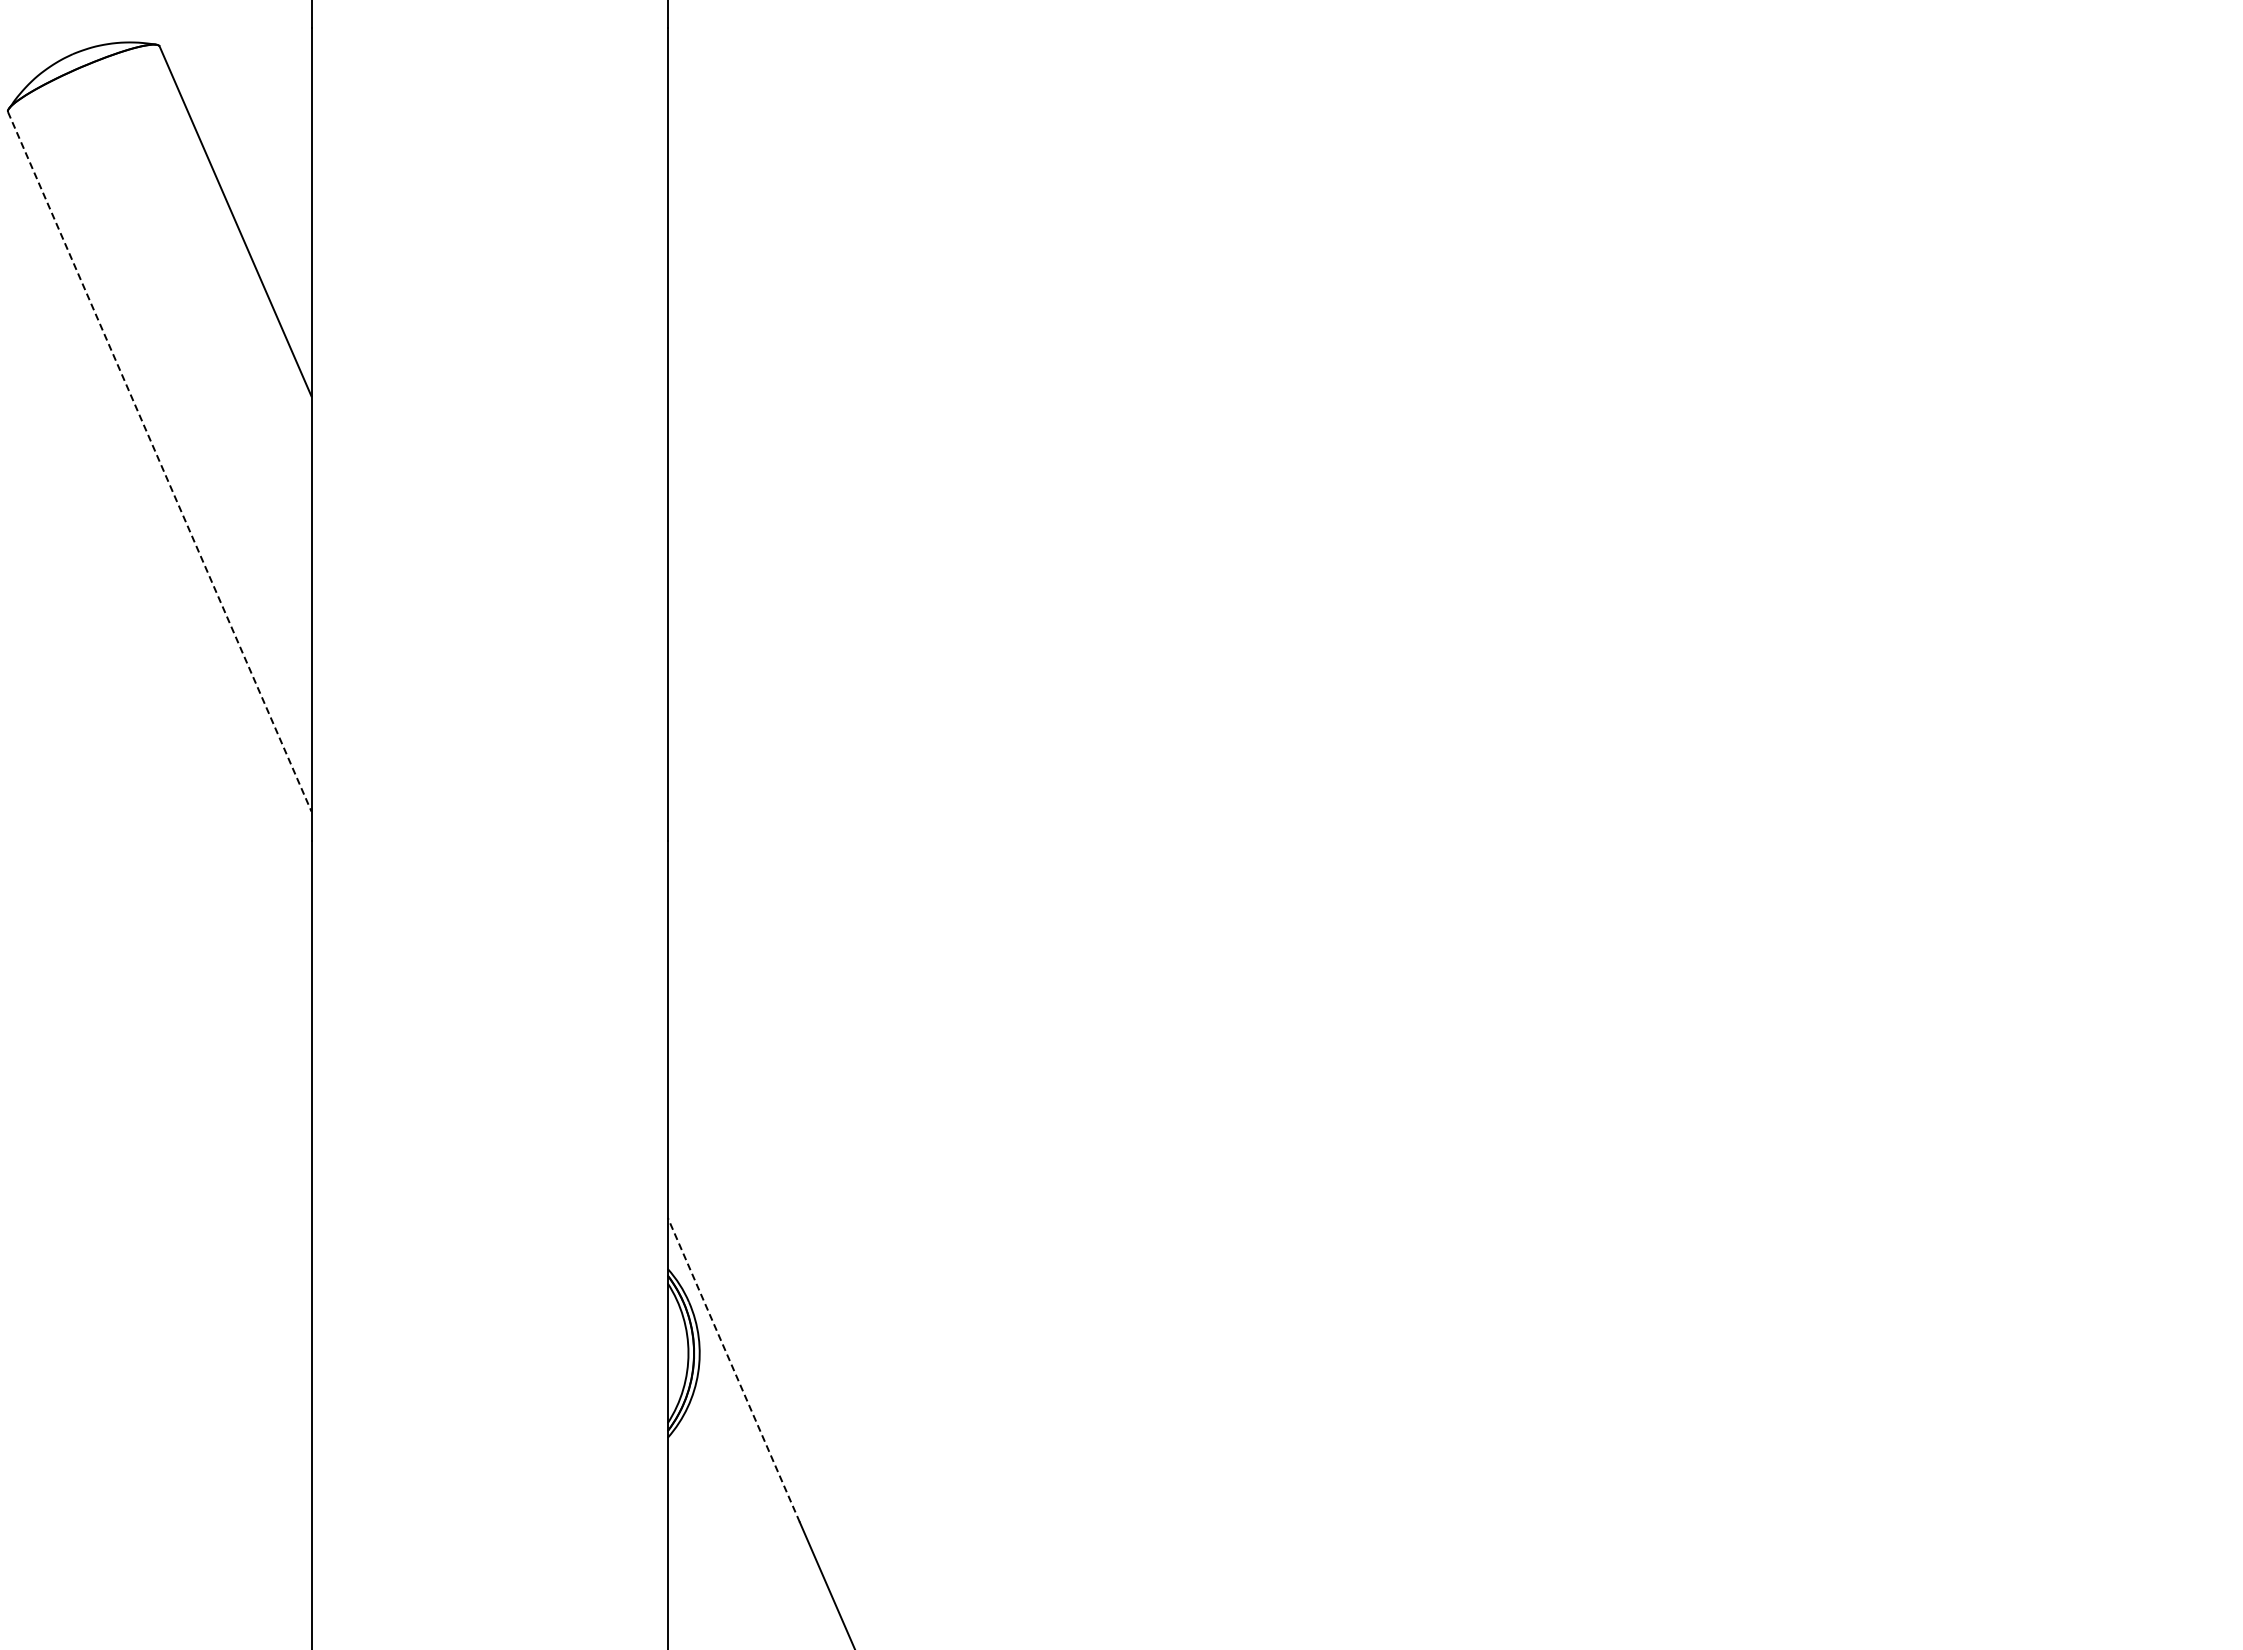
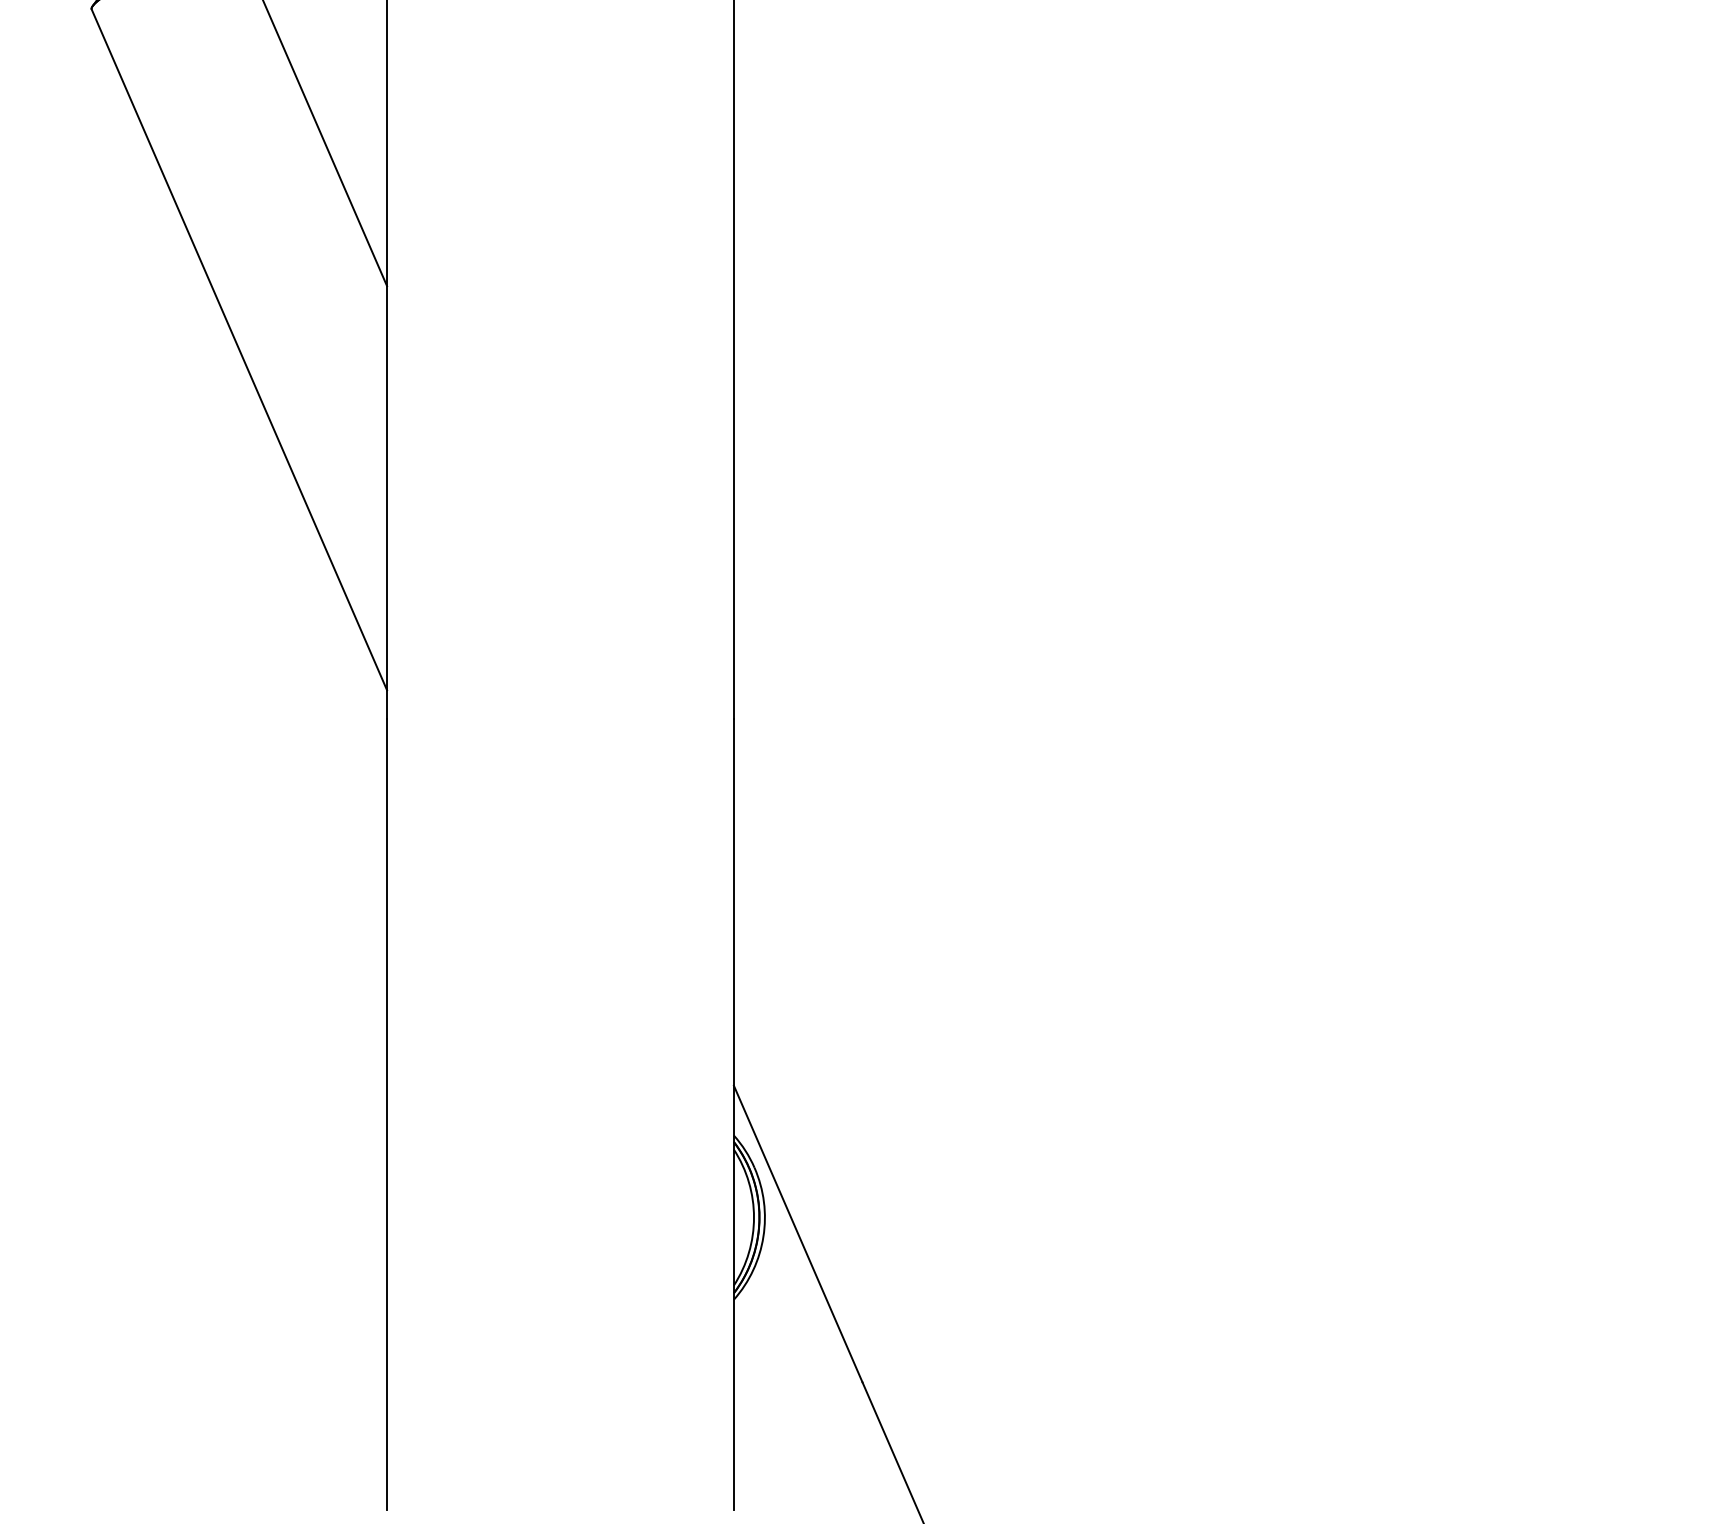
line: (159, 462) -> (239, 350), dashed -> solid
line: (733, 1369) -> (797, 1233), dashed -> solid

